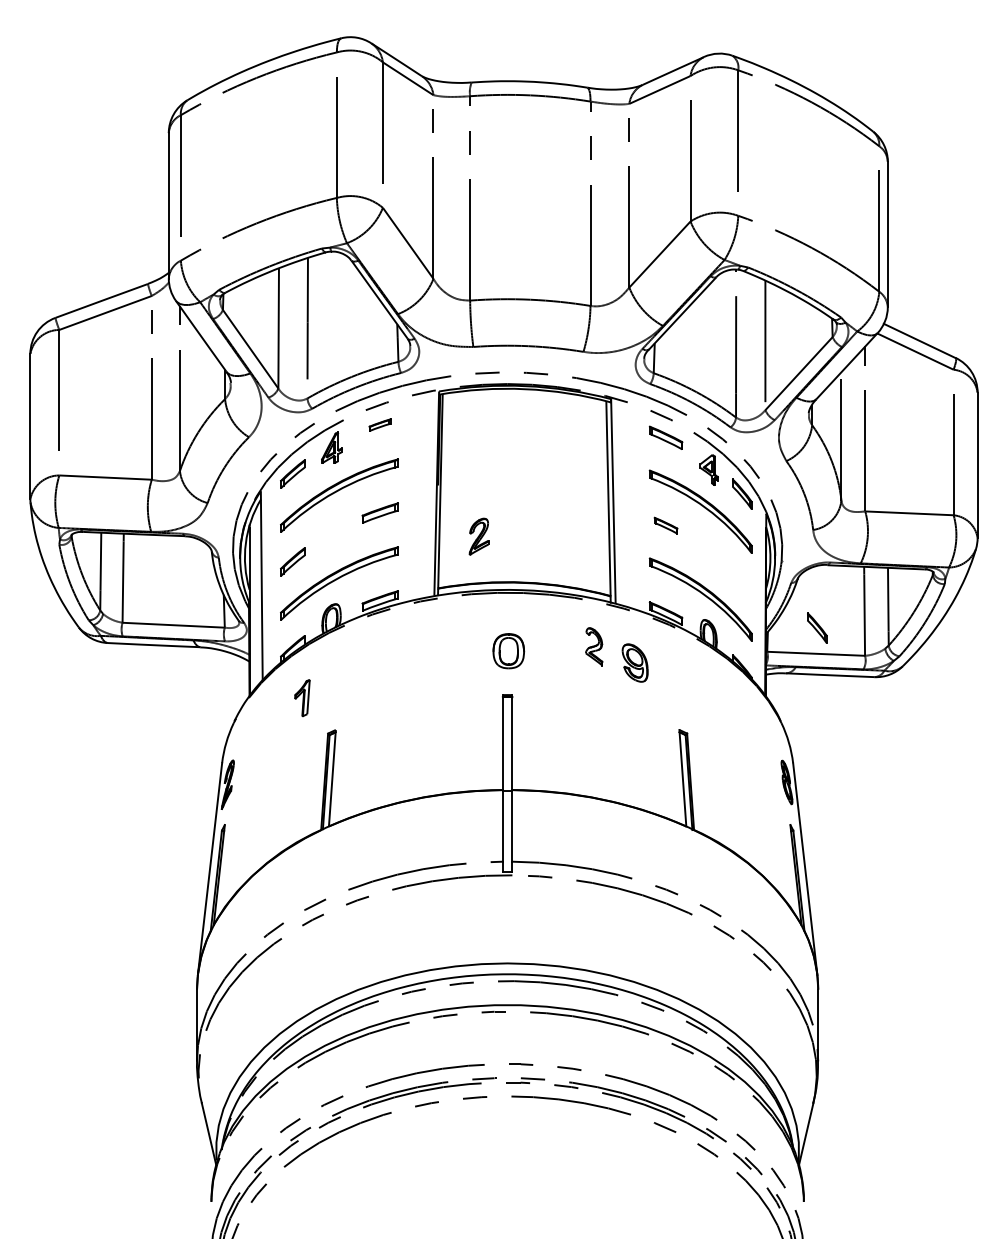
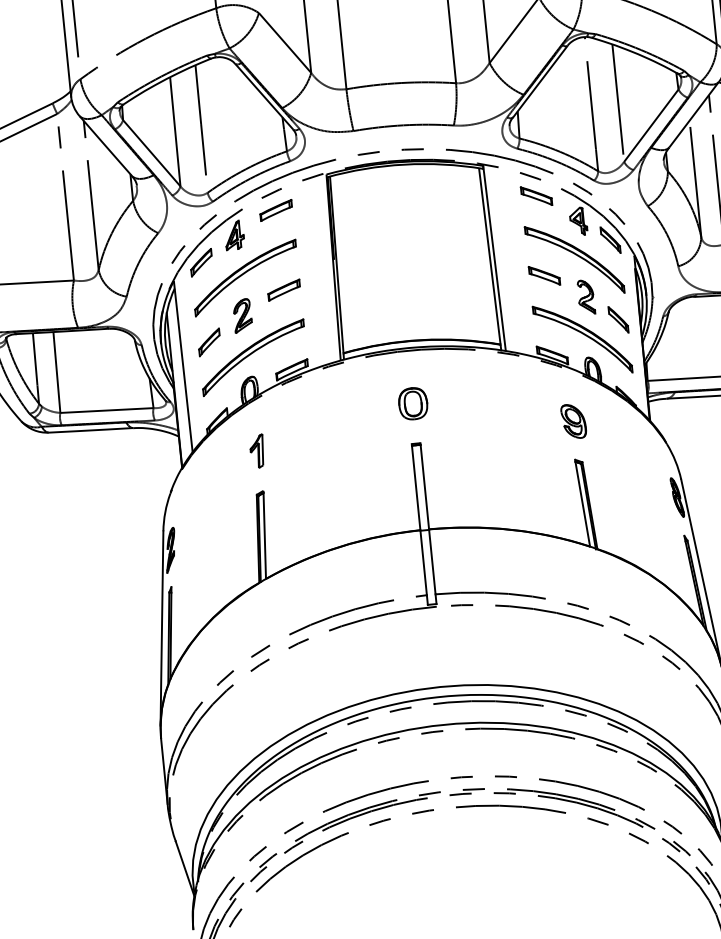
part: (379, 424) -> (275, 209), size x1.67
part: (665, 525) -> (543, 275), size x1.43
part: (478, 536) -> (242, 315), moved
part: (817, 627) -> (618, 319), moved
part: (594, 646) -> (586, 296), moved
part: (634, 662) -> (573, 421), moved
part: (302, 698) -> (257, 451), moved

